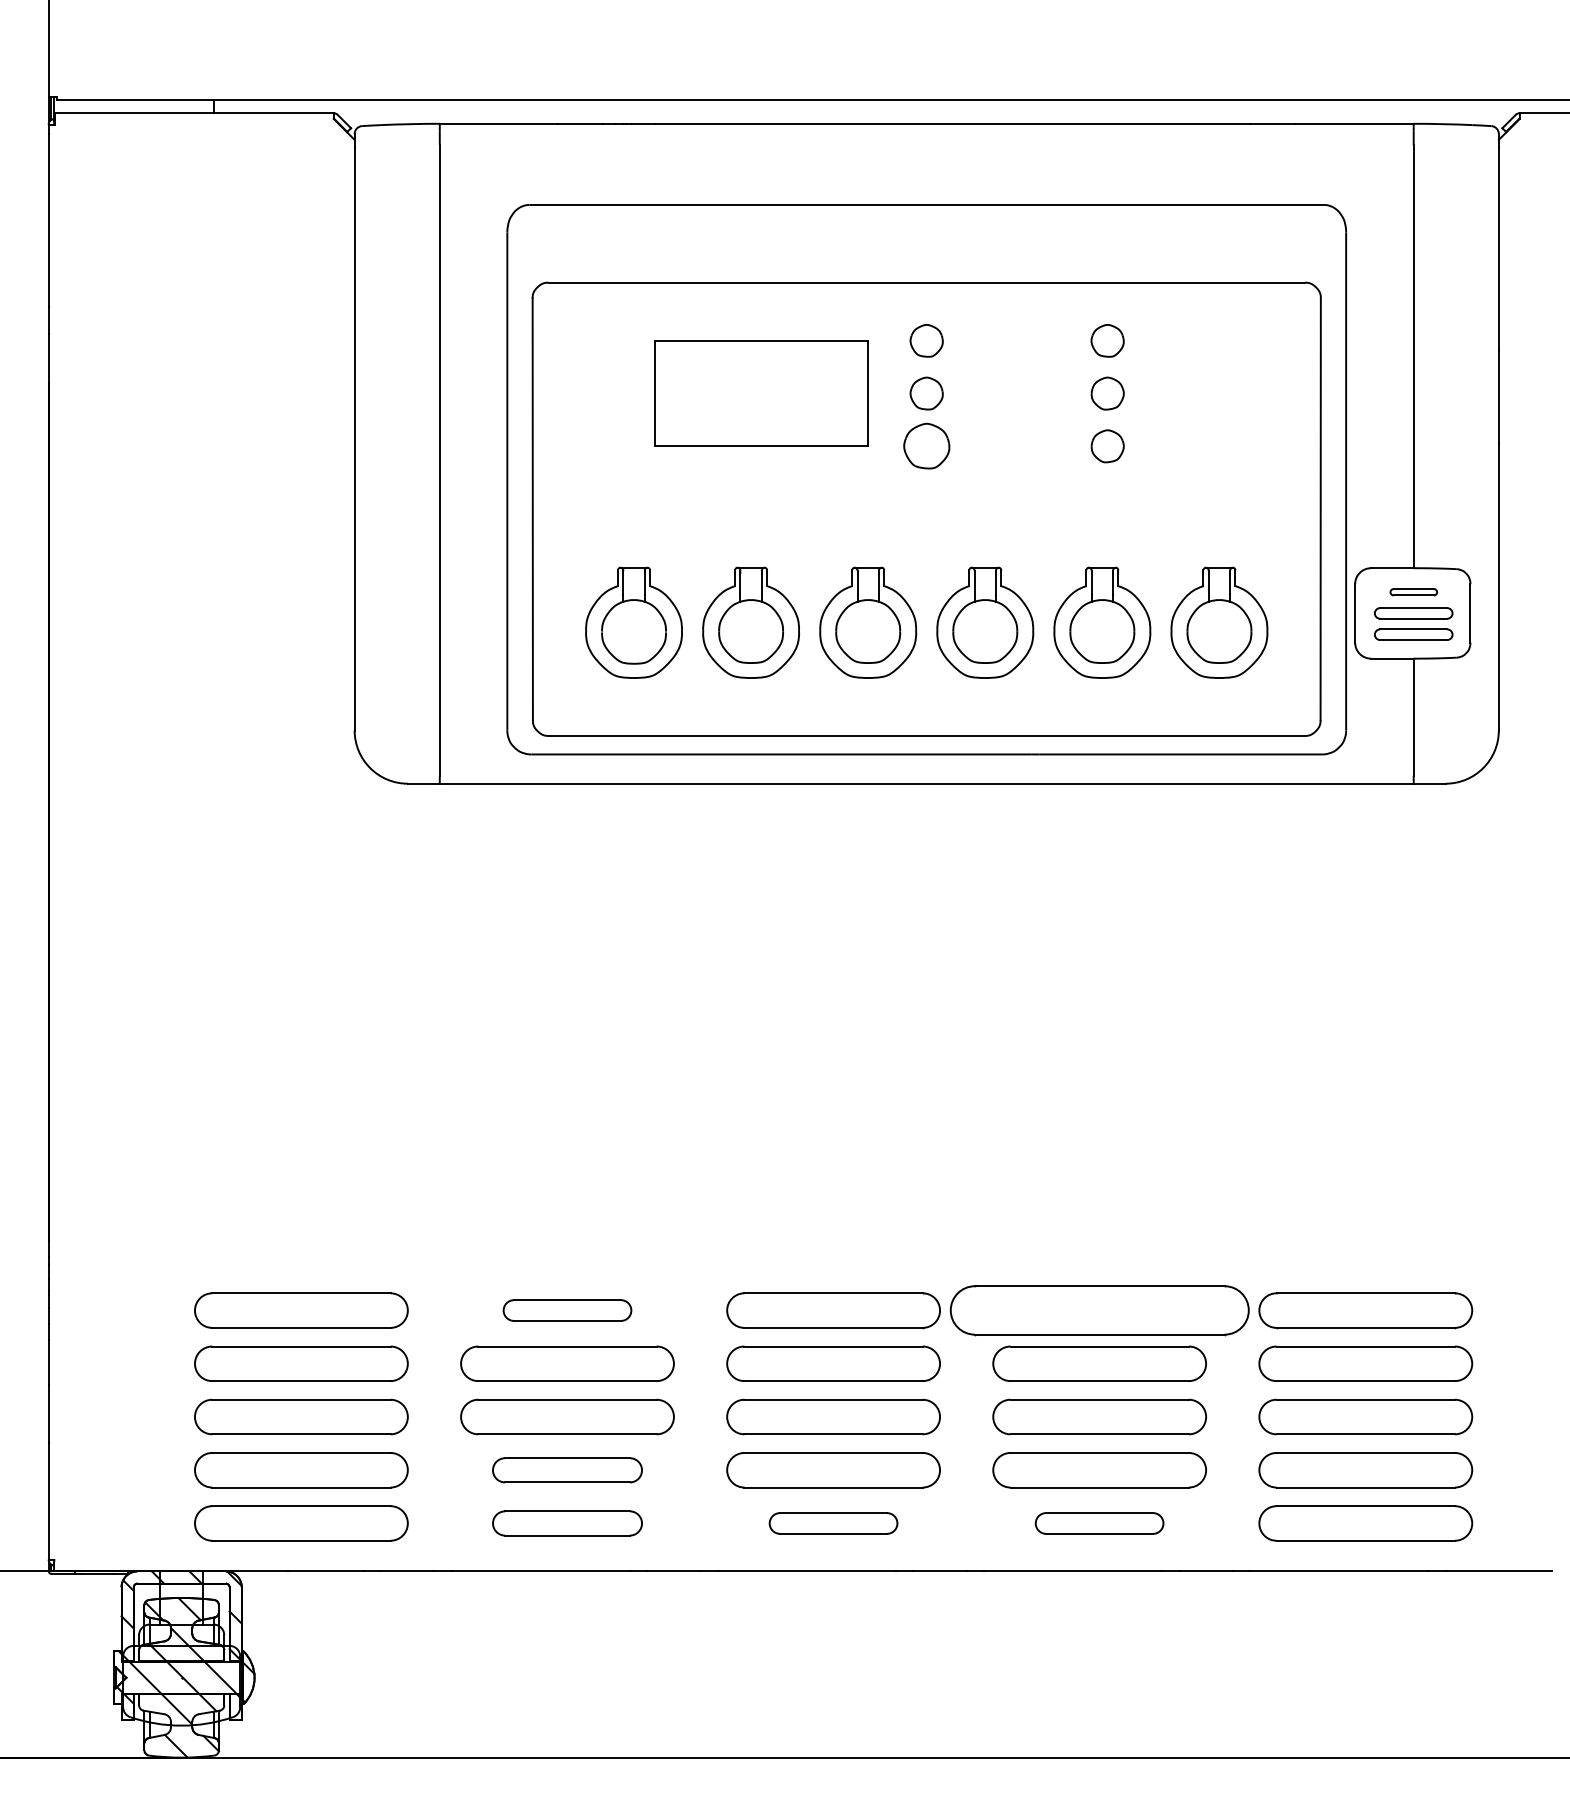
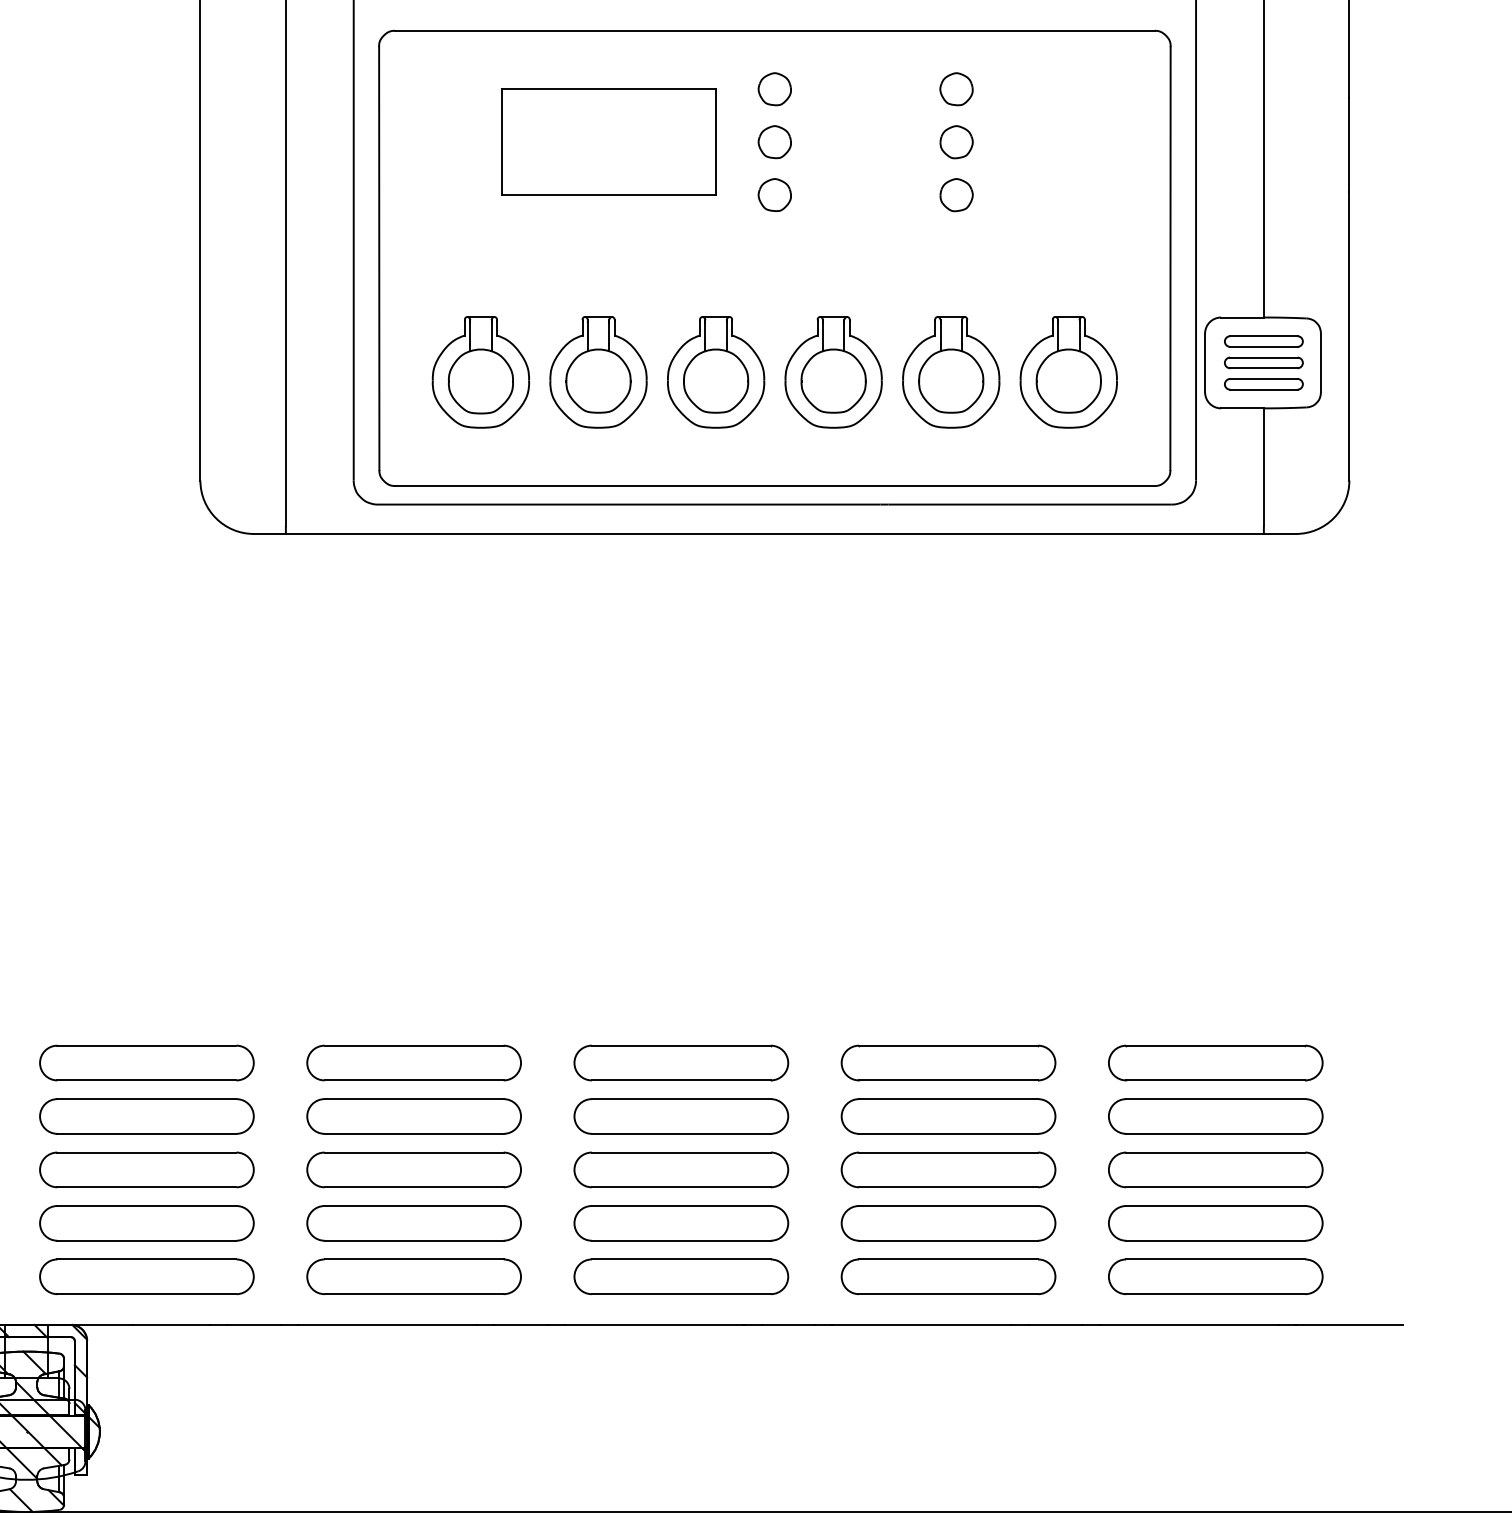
part: (926, 446) -> (774, 195), size x0.71
part: (1413, 592) -> (1263, 341), size x1.67
part: (567, 1310) -> (414, 1062), size x1.67
part: (1099, 1310) -> (948, 1062), size x0.71
part: (567, 1470) -> (414, 1223), size x1.43
part: (567, 1523) -> (414, 1276), size x1.43
part: (833, 1523) -> (681, 1276), size x1.67
part: (1099, 1523) -> (948, 1276), size x1.67

